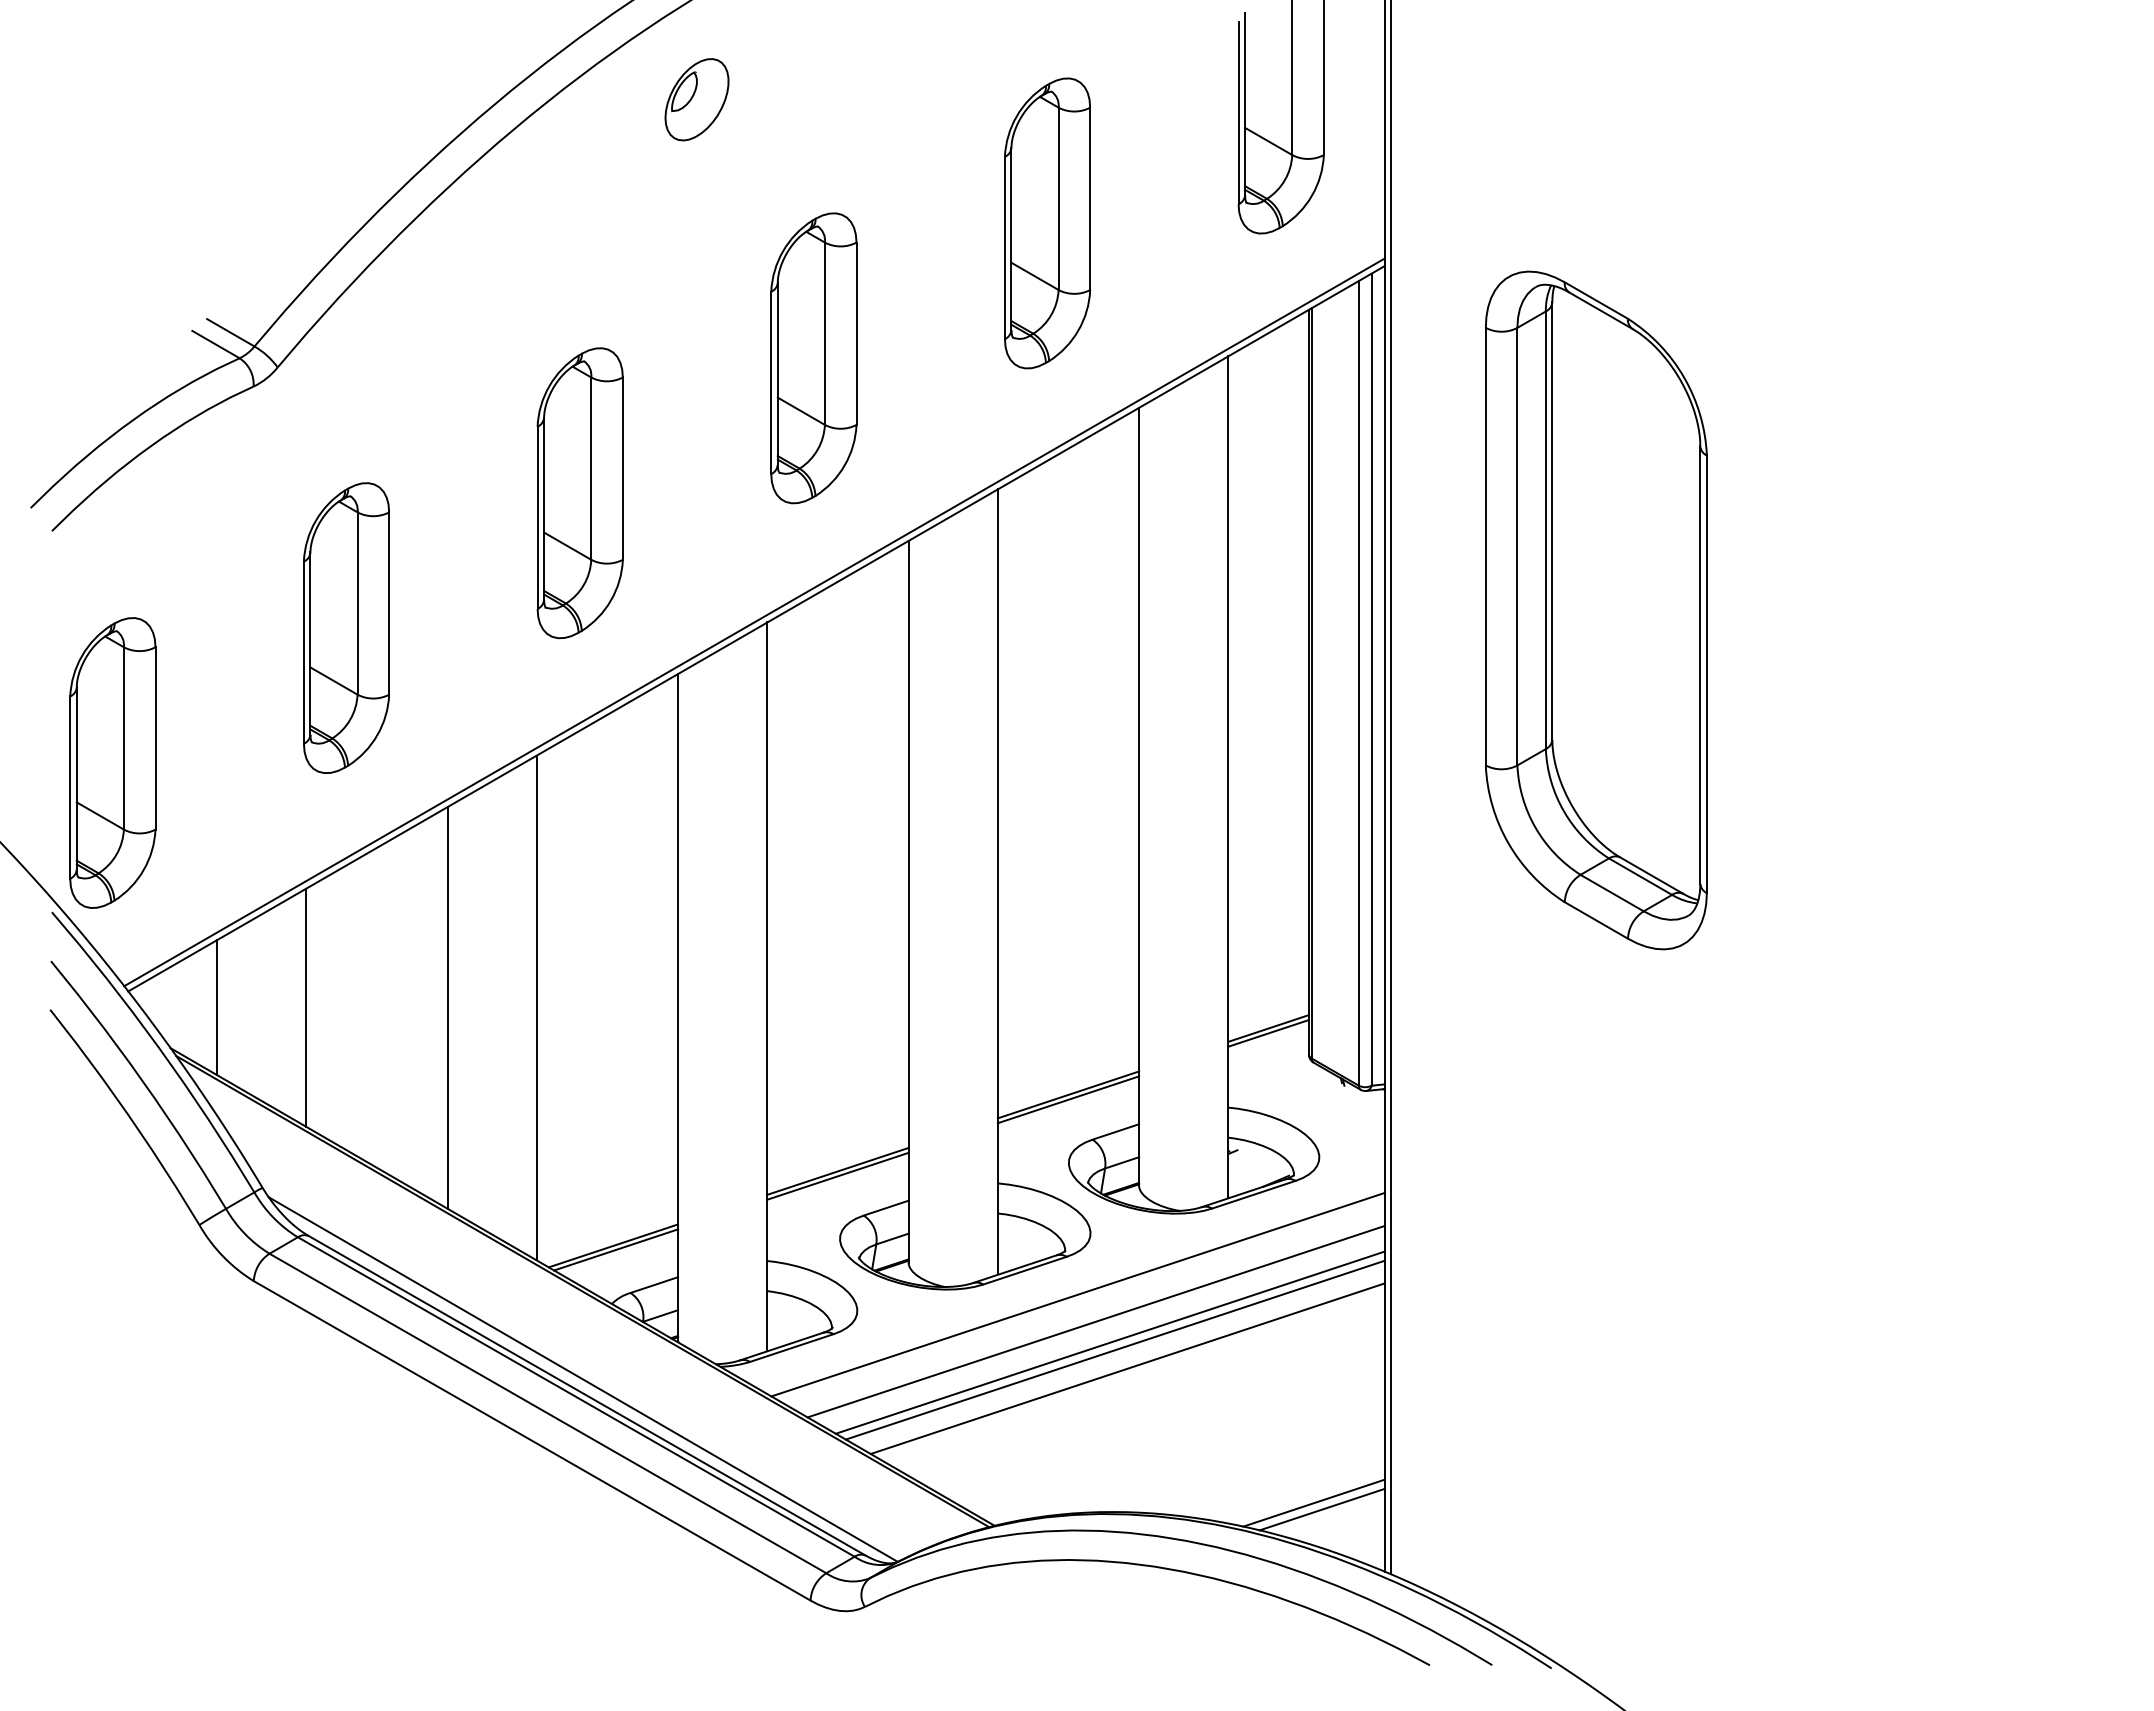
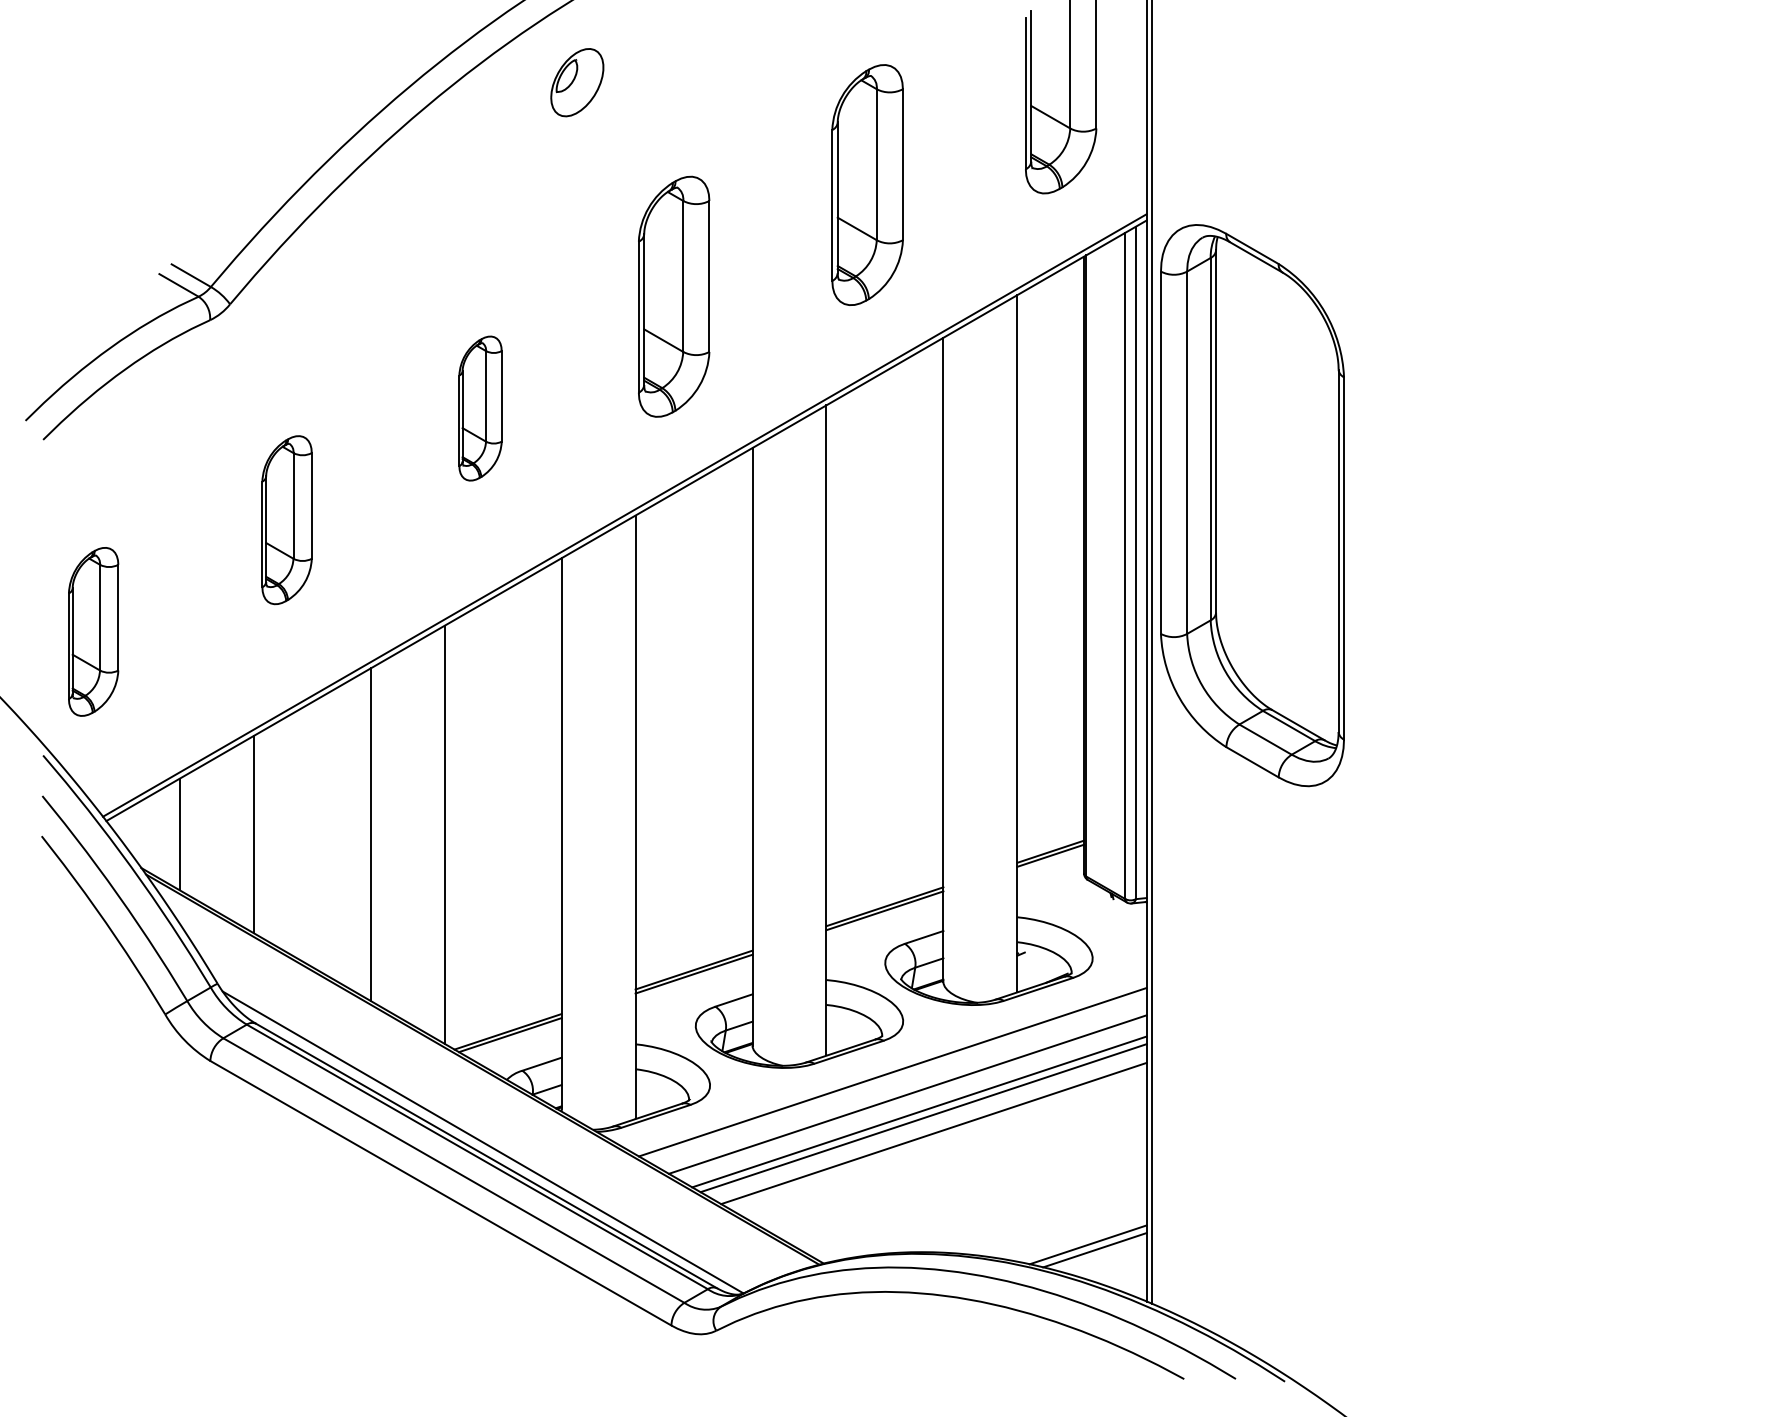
part: (579, 493) -> (480, 408), size x0.6
part: (1596, 610) -> (1252, 505), moved
part: (346, 627) -> (287, 519), size x0.7
part: (112, 762) -> (93, 631), size x0.7

